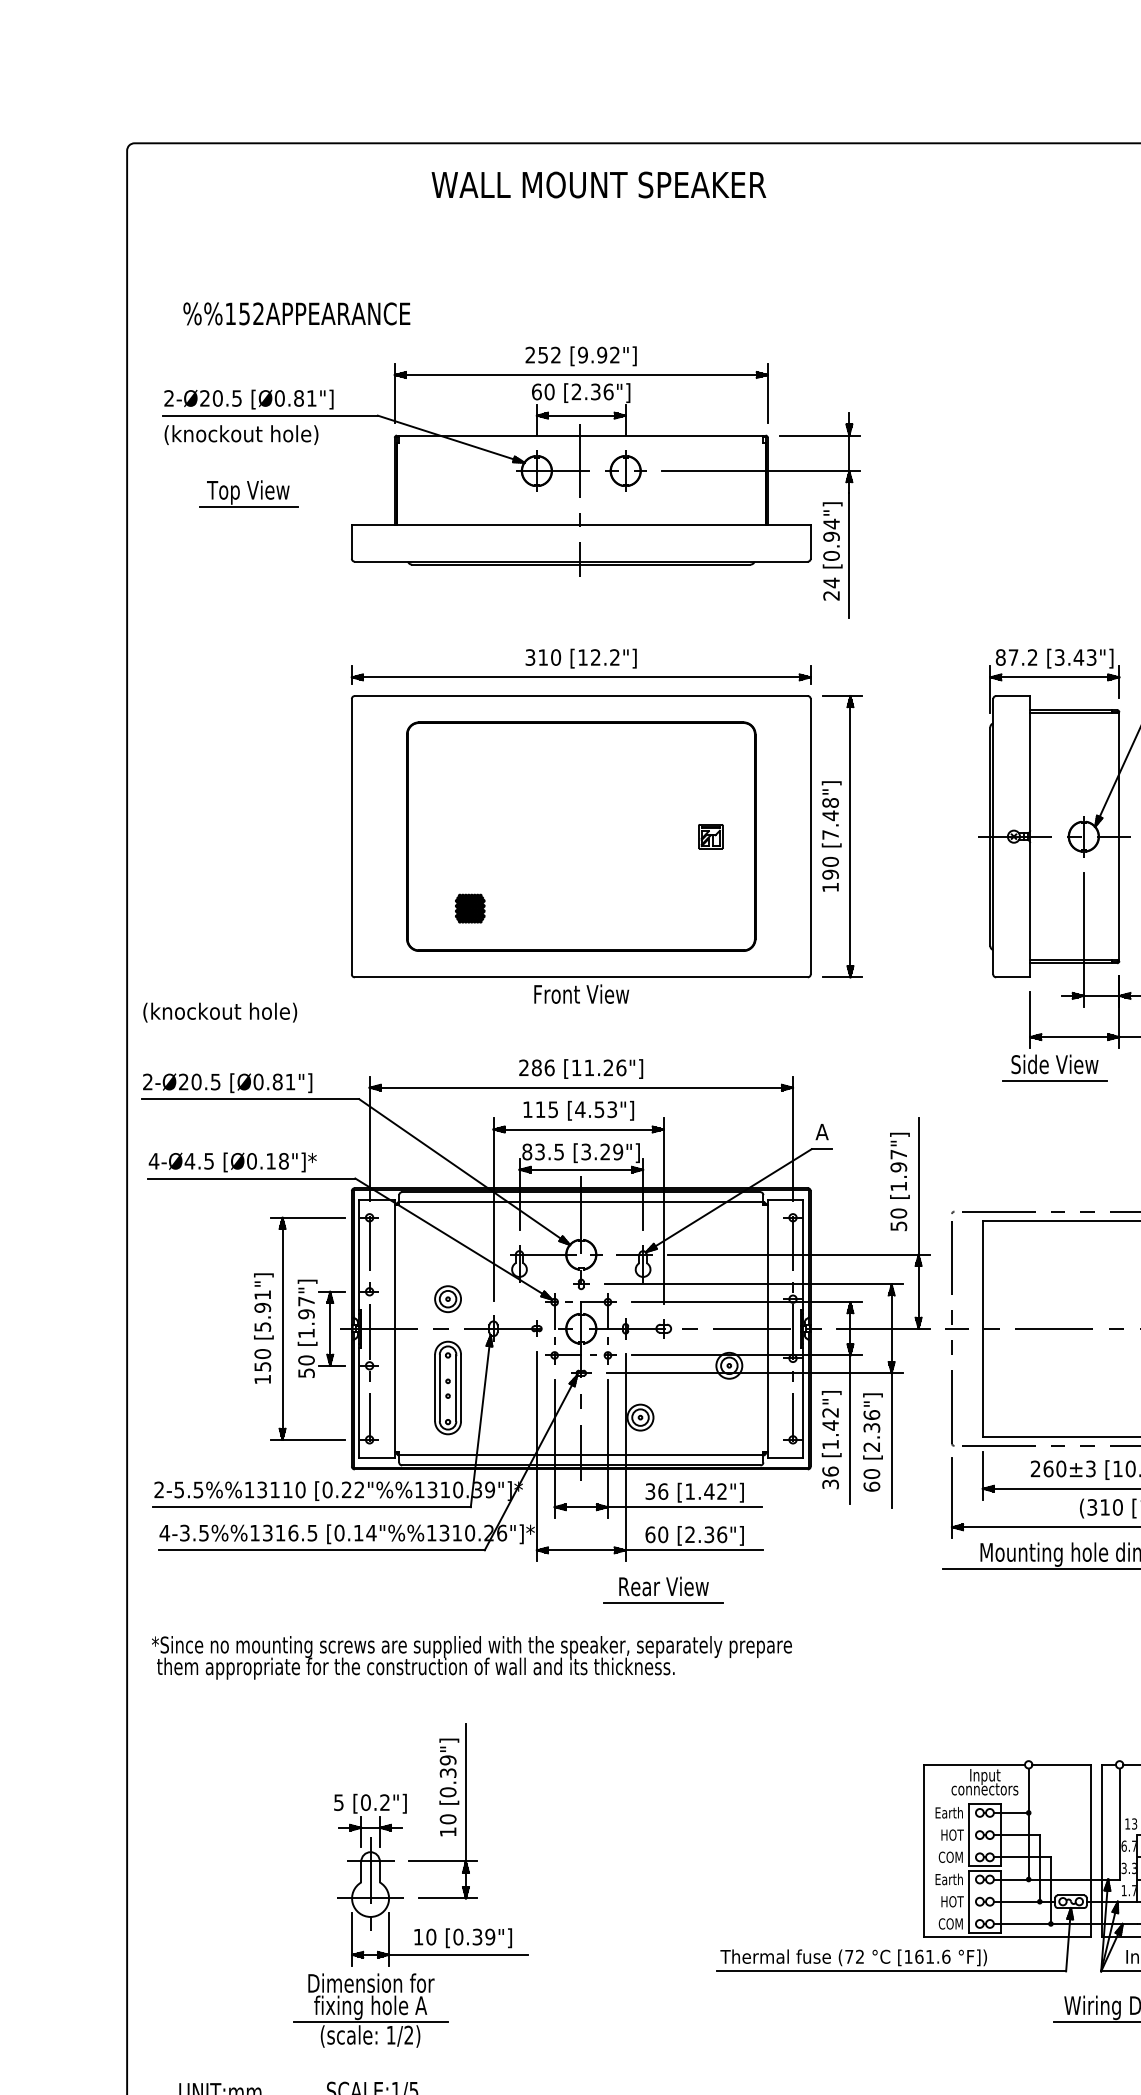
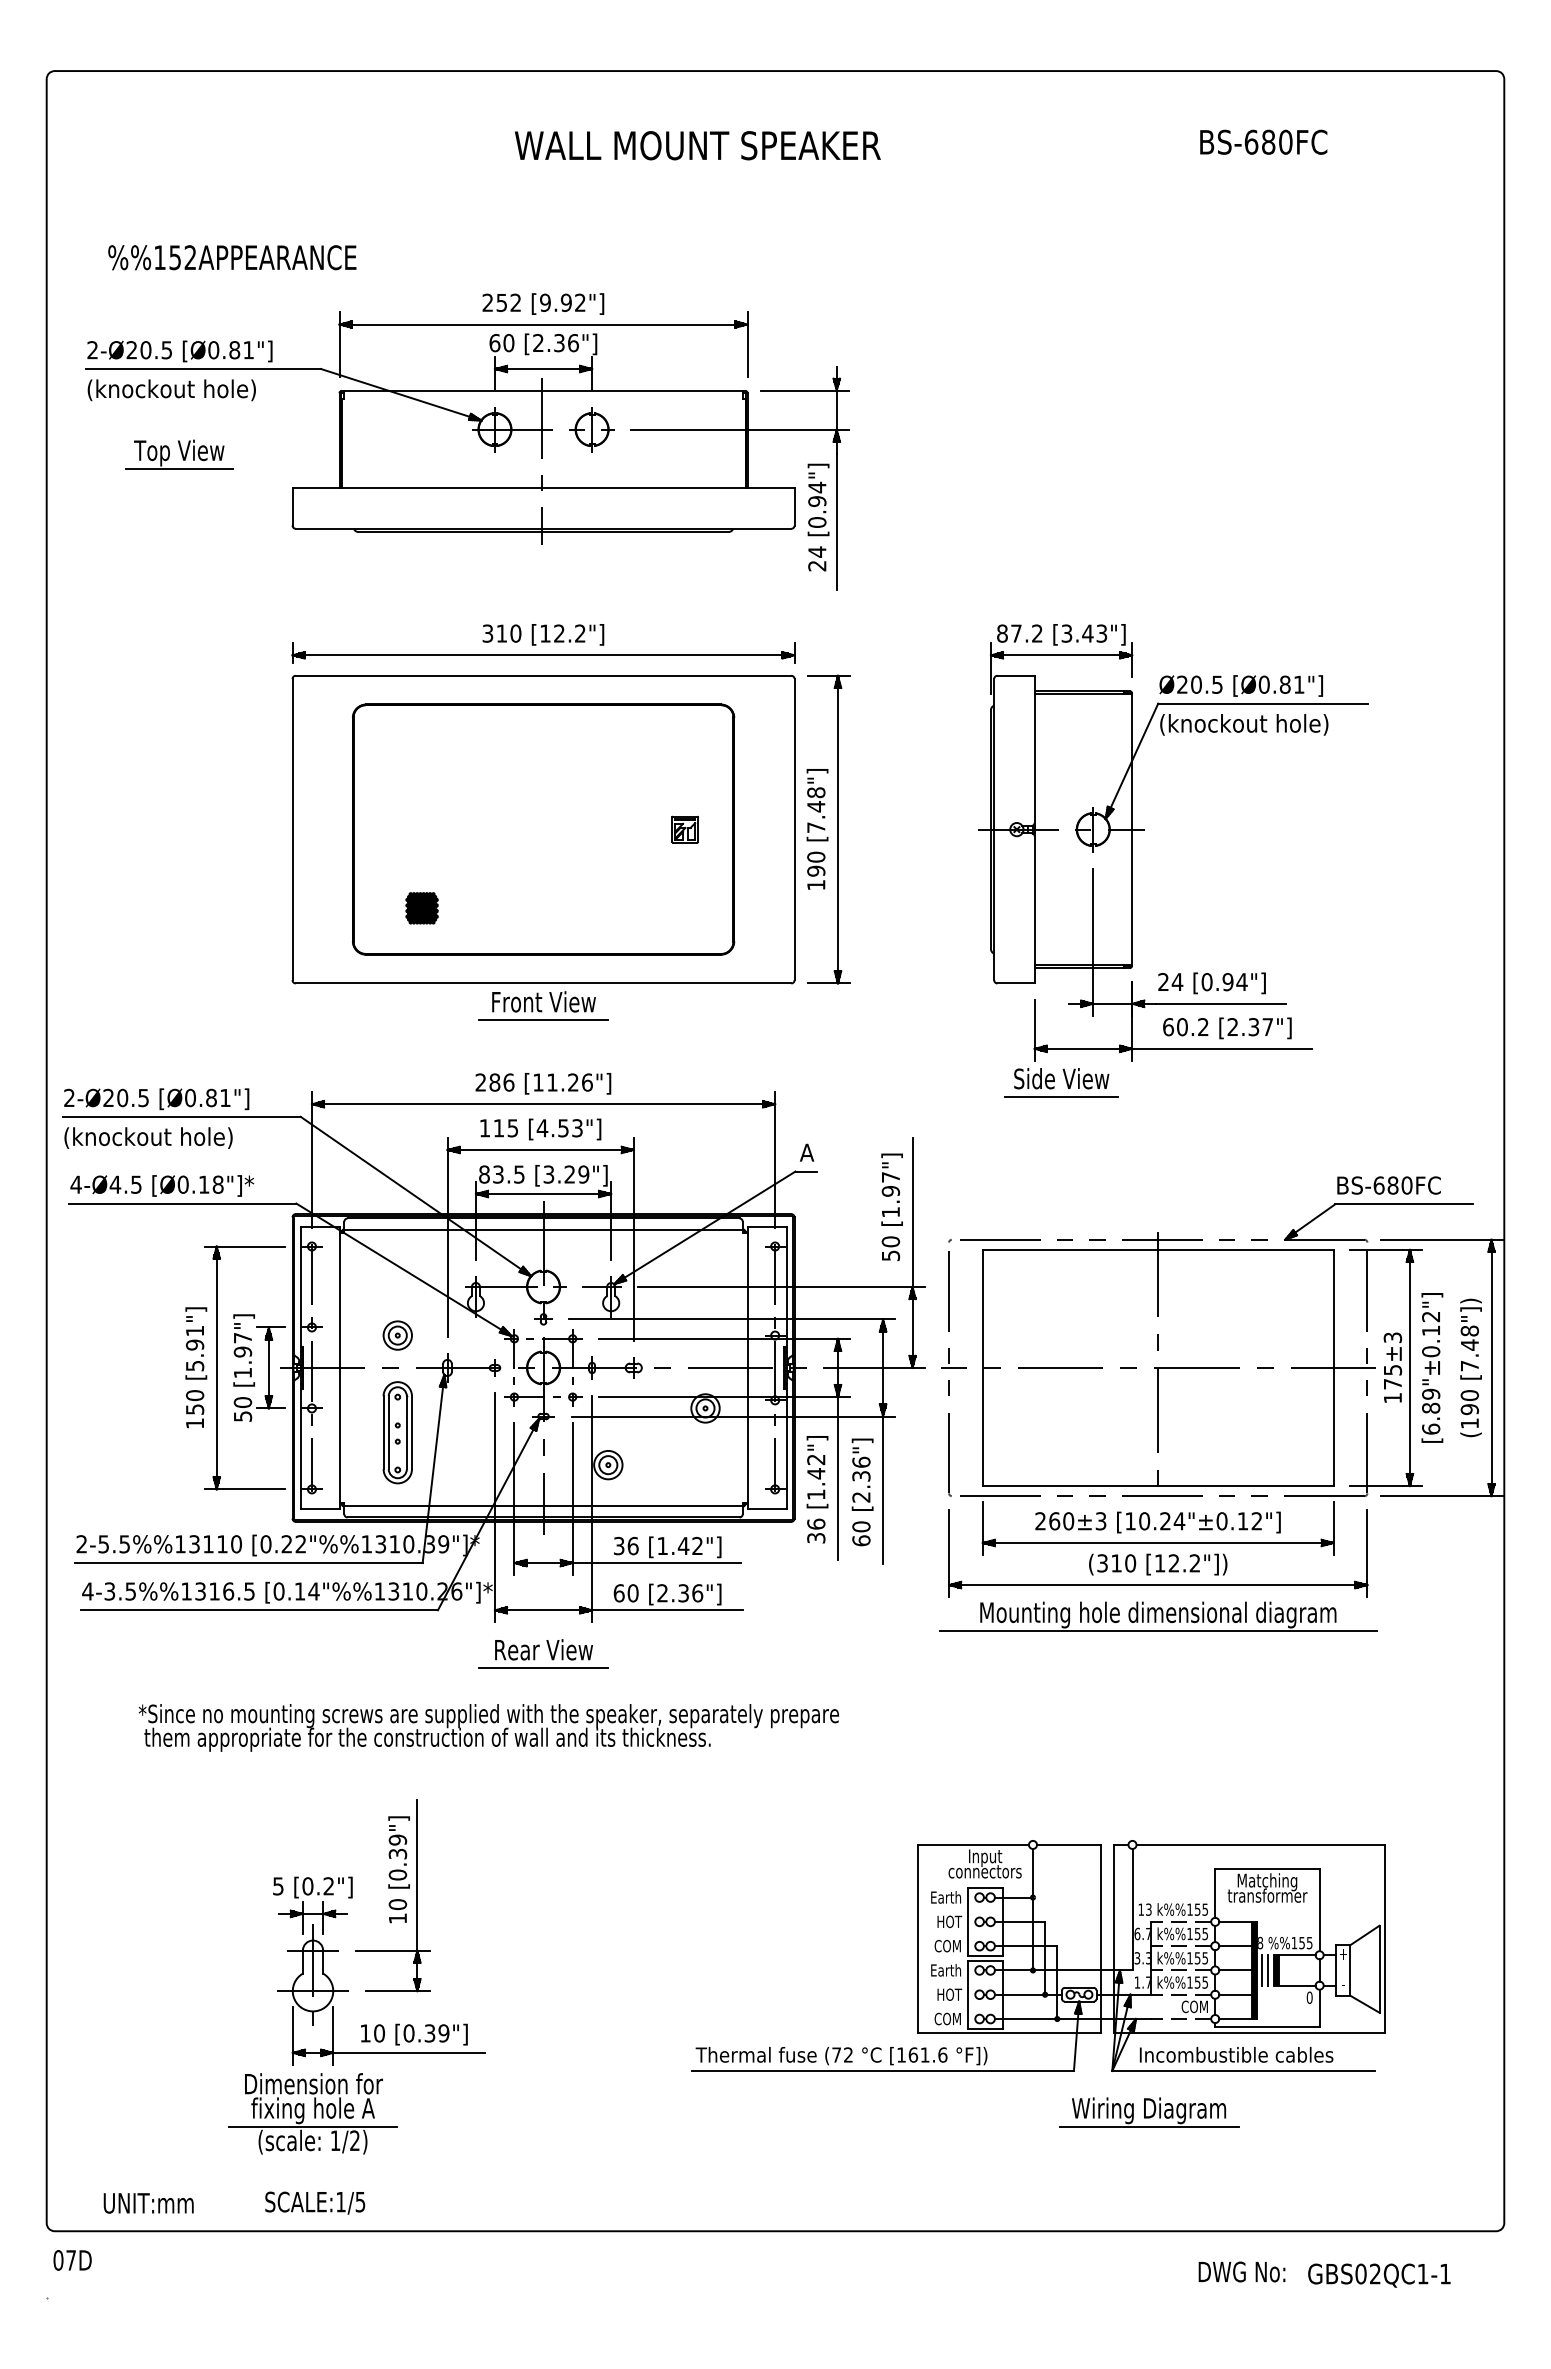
text: (598, 184) -> (697, 145), moved
line: (581, 1011) -> (543, 1020), added
text: (220, 1012) -> (148, 1137), moved
part: (669, 1588) -> (549, 1652), moved
text: (471, 1657) -> (488, 1727), moved

